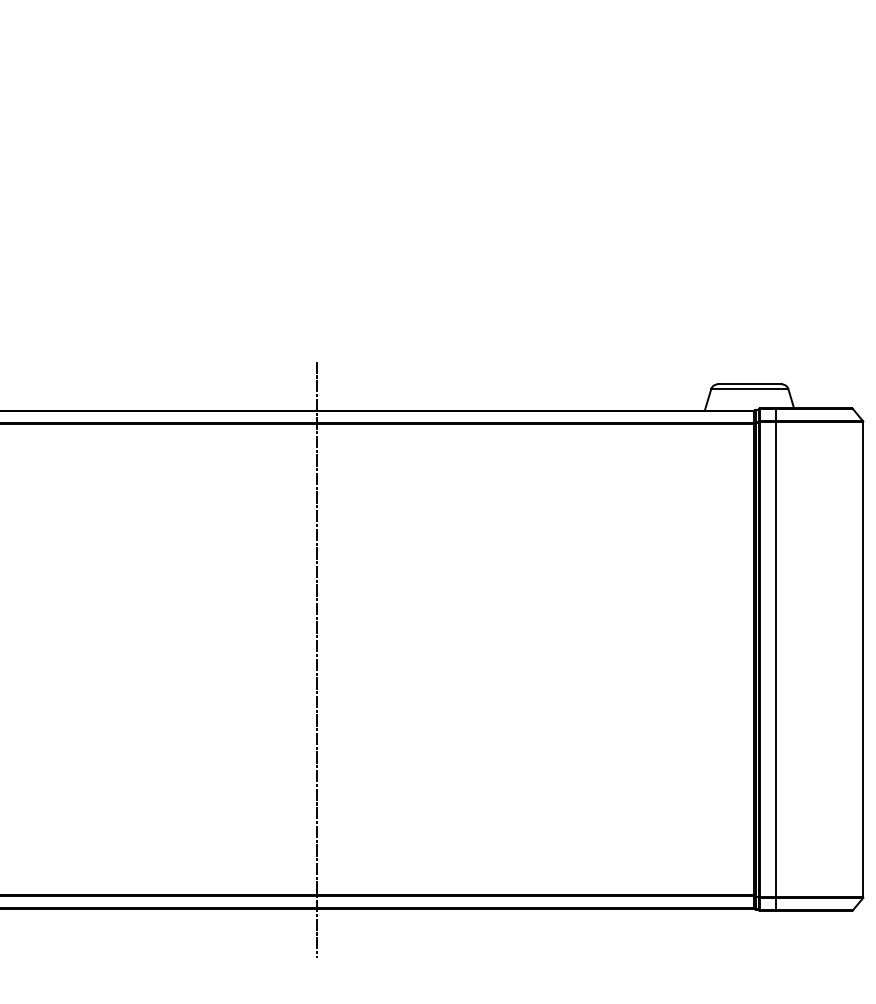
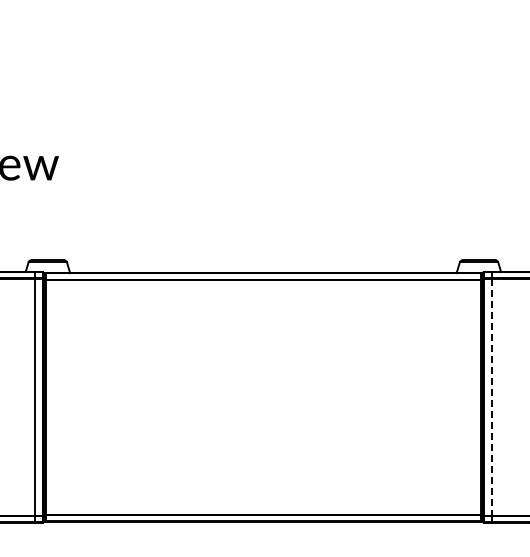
line: (317, 659) -> (263, 397), removed
line: (776, 659) -> (492, 397), solid -> dashed

